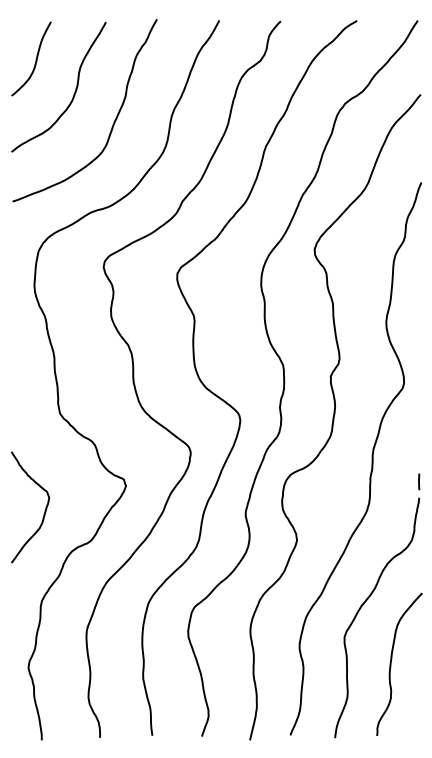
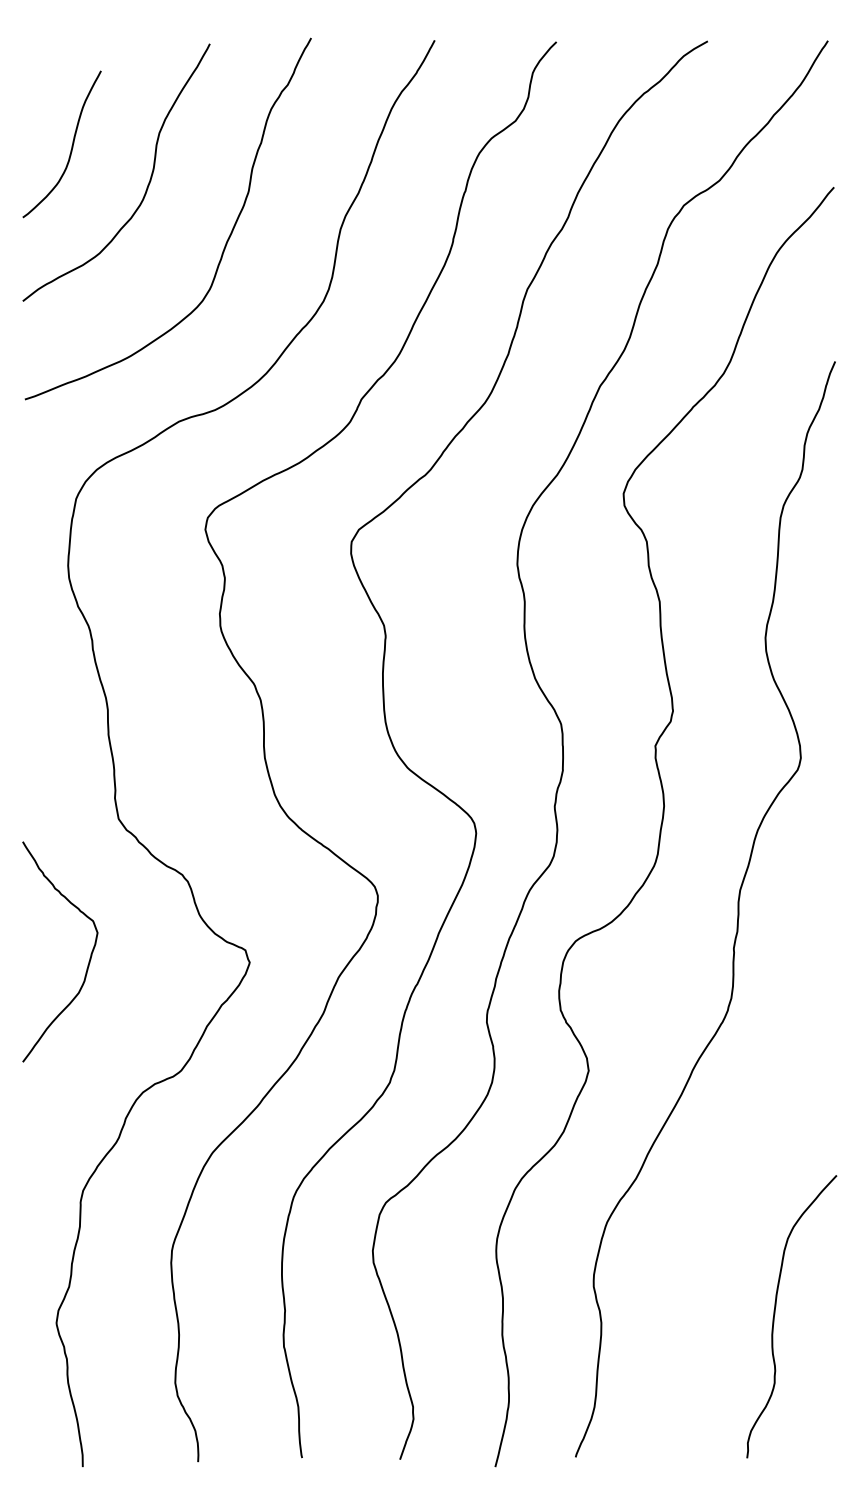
curve: (35, 59) -> (70, 145), moved
curve: (44, 510) -> (88, 958), moved
part: (368, 599) -> (730, 1187), removed

